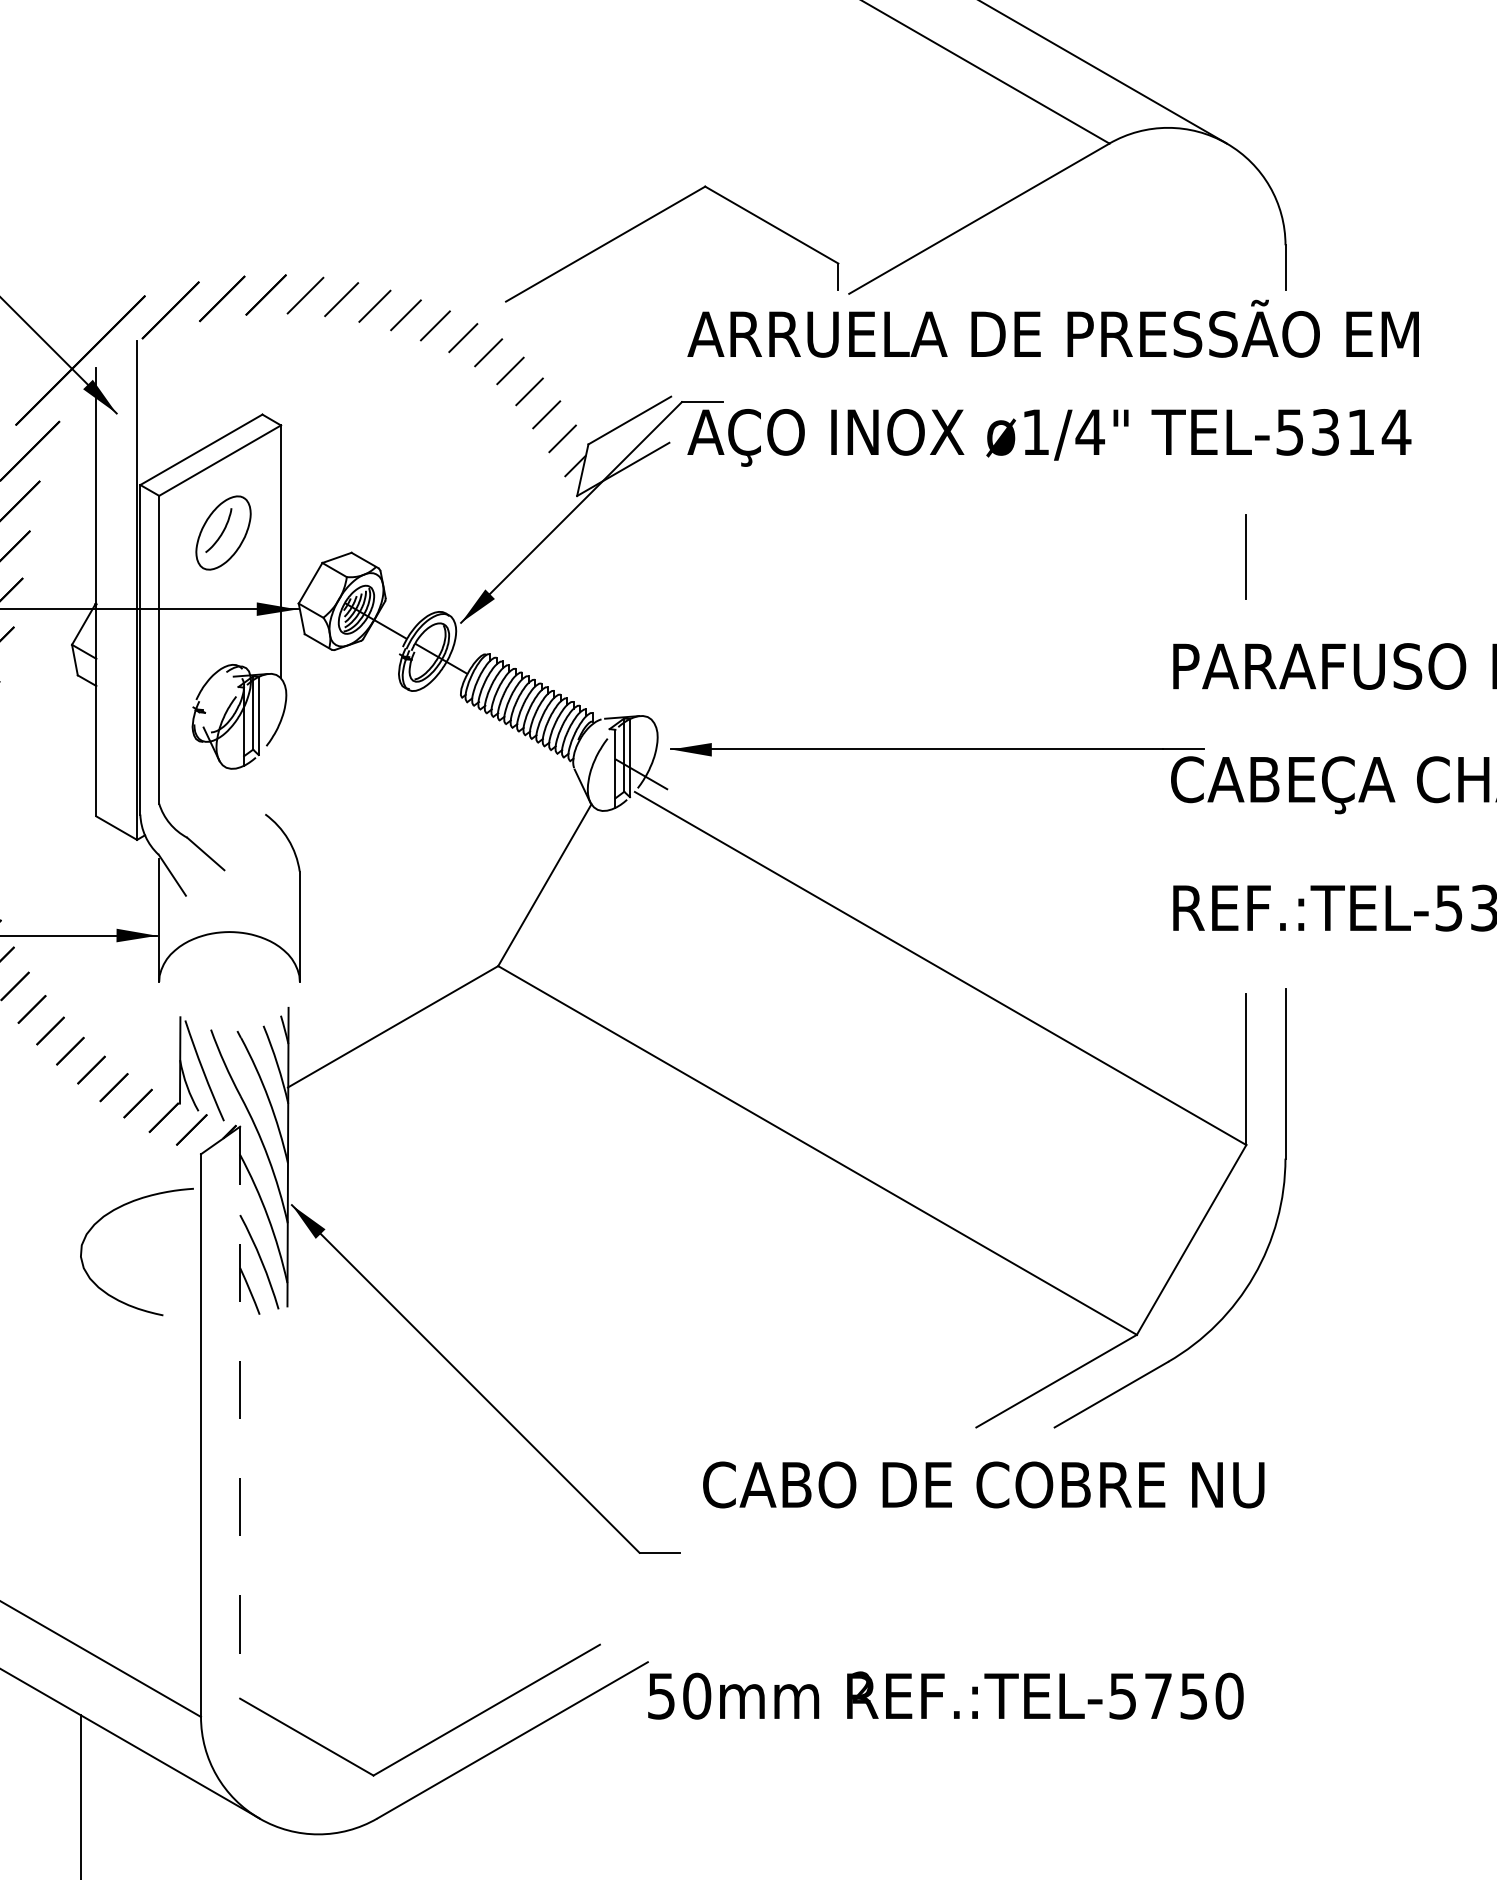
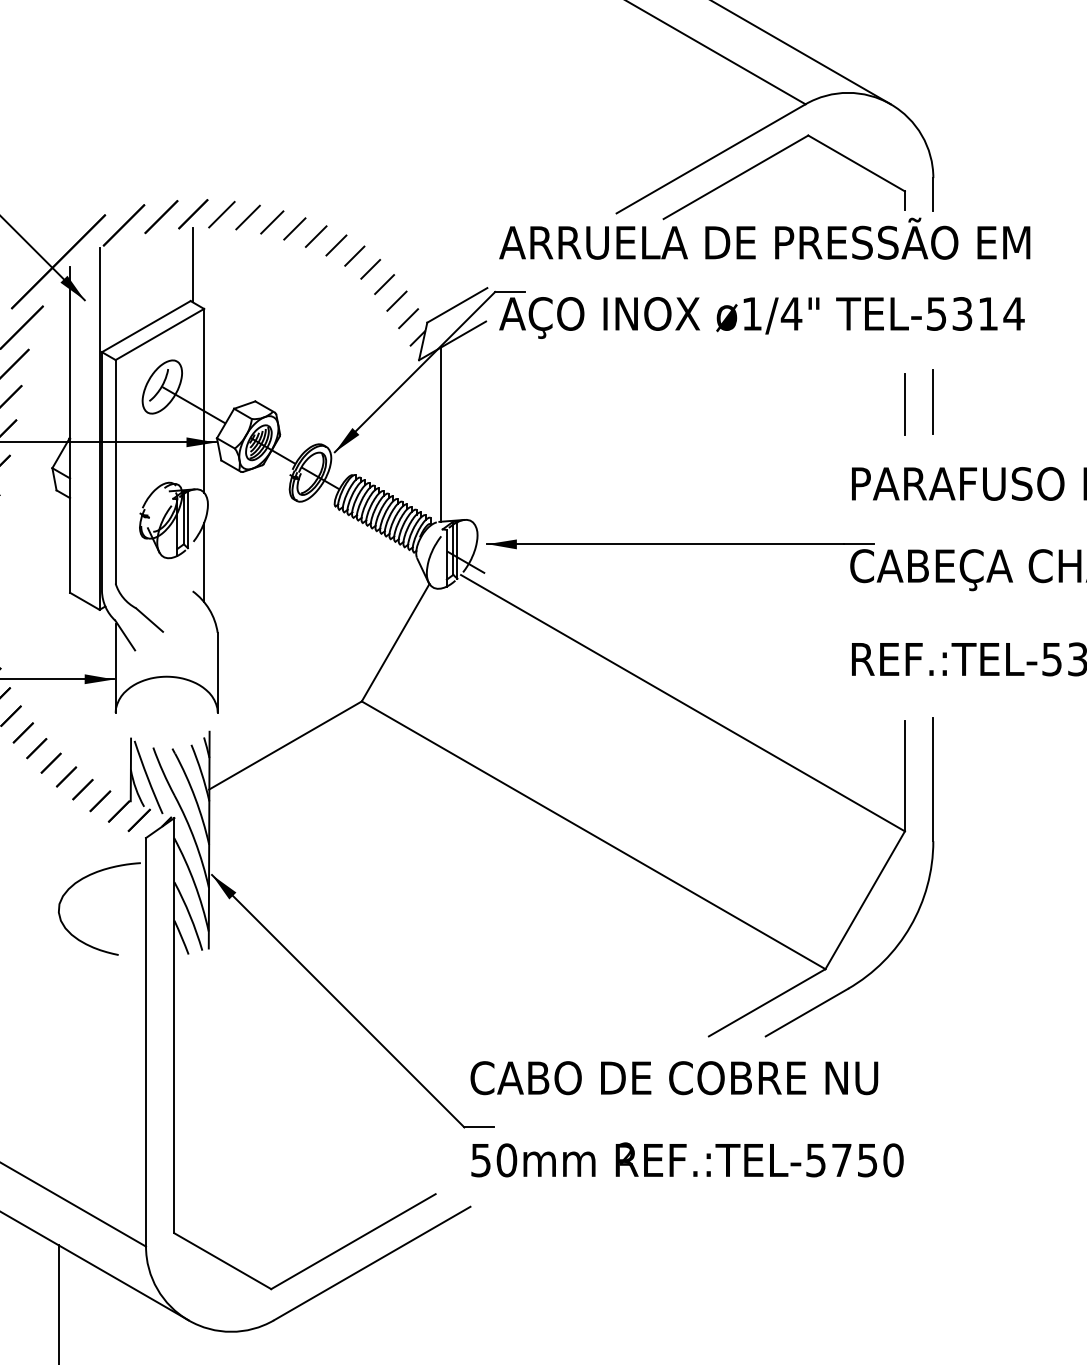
part: (657, 215) -> (773, 156), moved
line: (265, 365) -> (192, 265), added
line: (1285, 553) -> (933, 401), added
line: (266, 558) -> (193, 405), added
line: (607, 598) -> (441, 434), added
line: (281, 774) -> (204, 562), added
line: (240, 1412) -> (174, 1025), dashed -> solid
text: (983, 1484) -> (674, 1077), moved
text: (945, 1695) -> (687, 1159), moved

